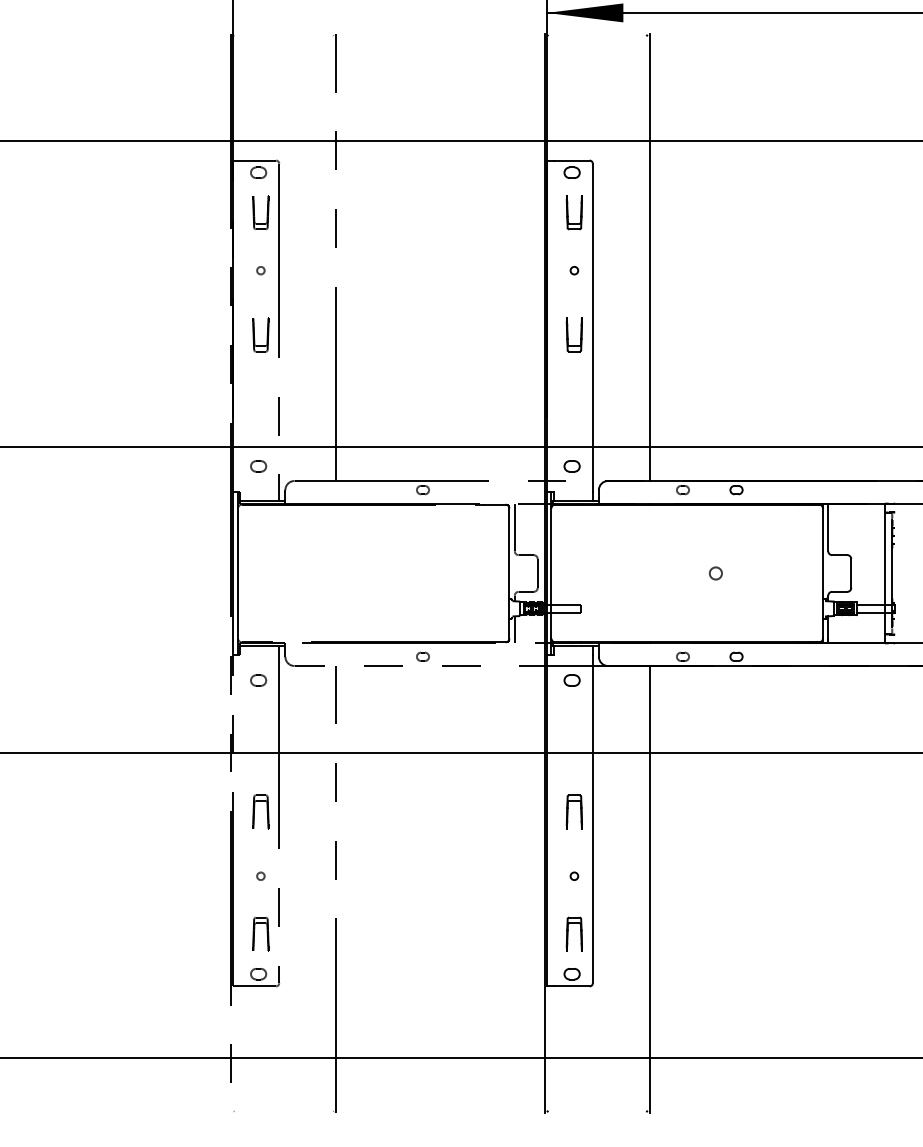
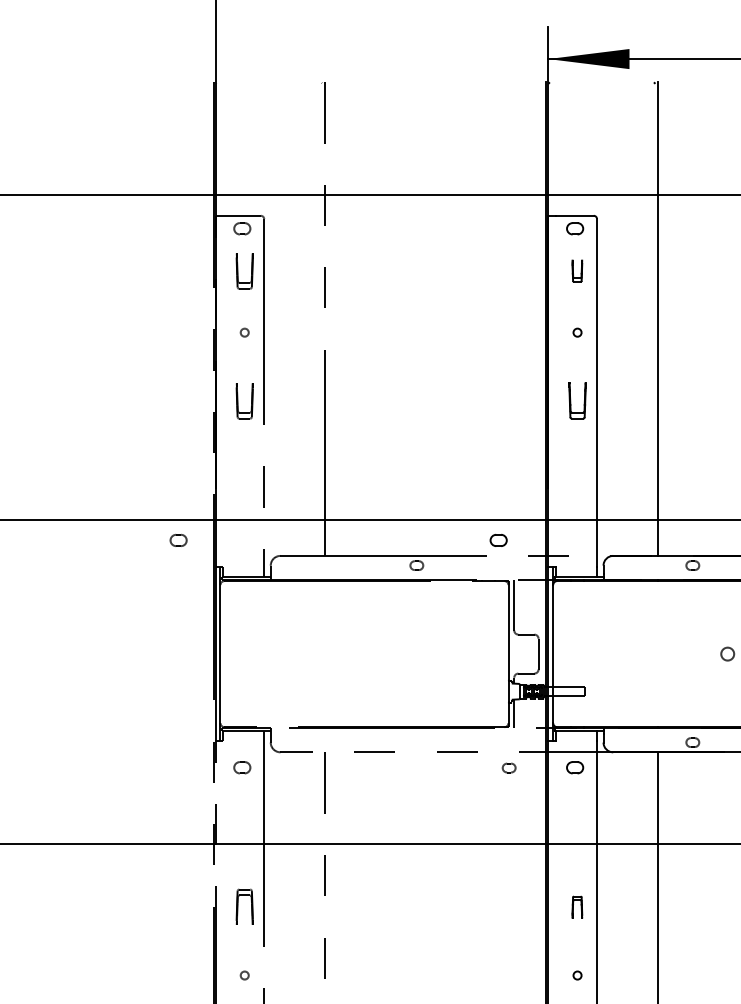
part: (573, 212) -> (576, 270), size x0.6
part: (258, 466) -> (178, 540), moved
part: (571, 466) -> (498, 540), moved
part: (422, 656) -> (508, 767), moved
part: (573, 811) -> (576, 906), size x0.6

